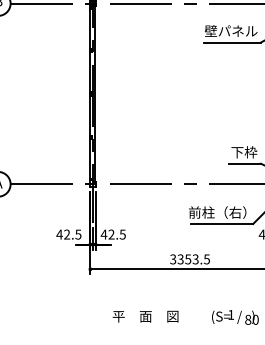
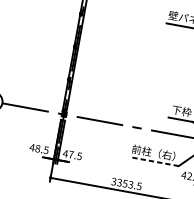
line: (222, 223) -> (155, 161), solid -> dashed
text: (67, 234) -> (38, 148), 42.5 -> 48.5
text: (111, 234) -> (71, 154), 42.5 -> 47.5

